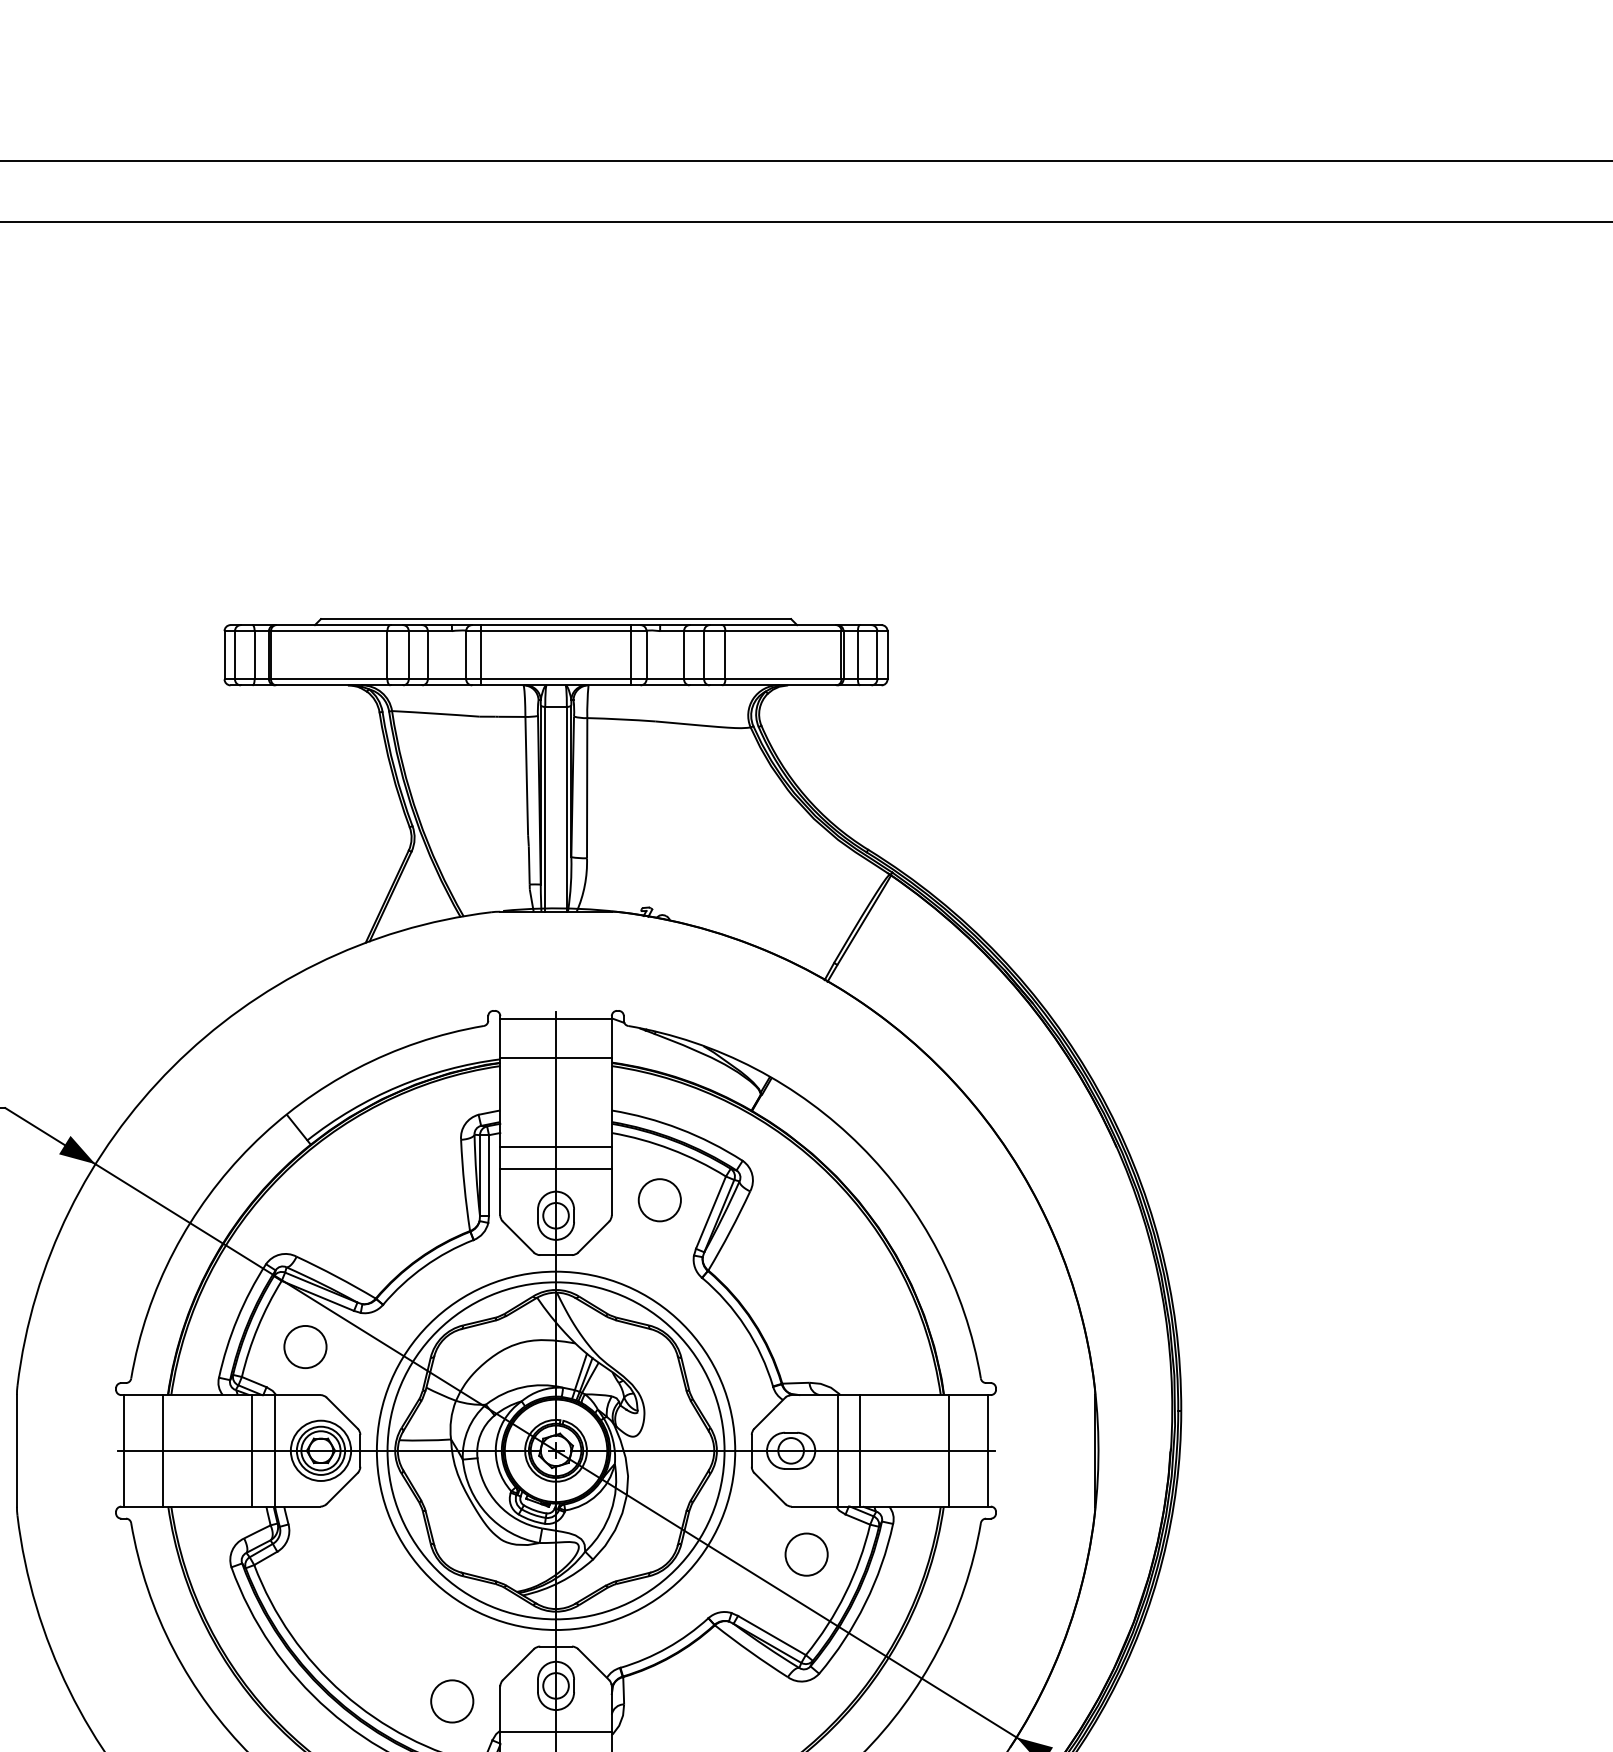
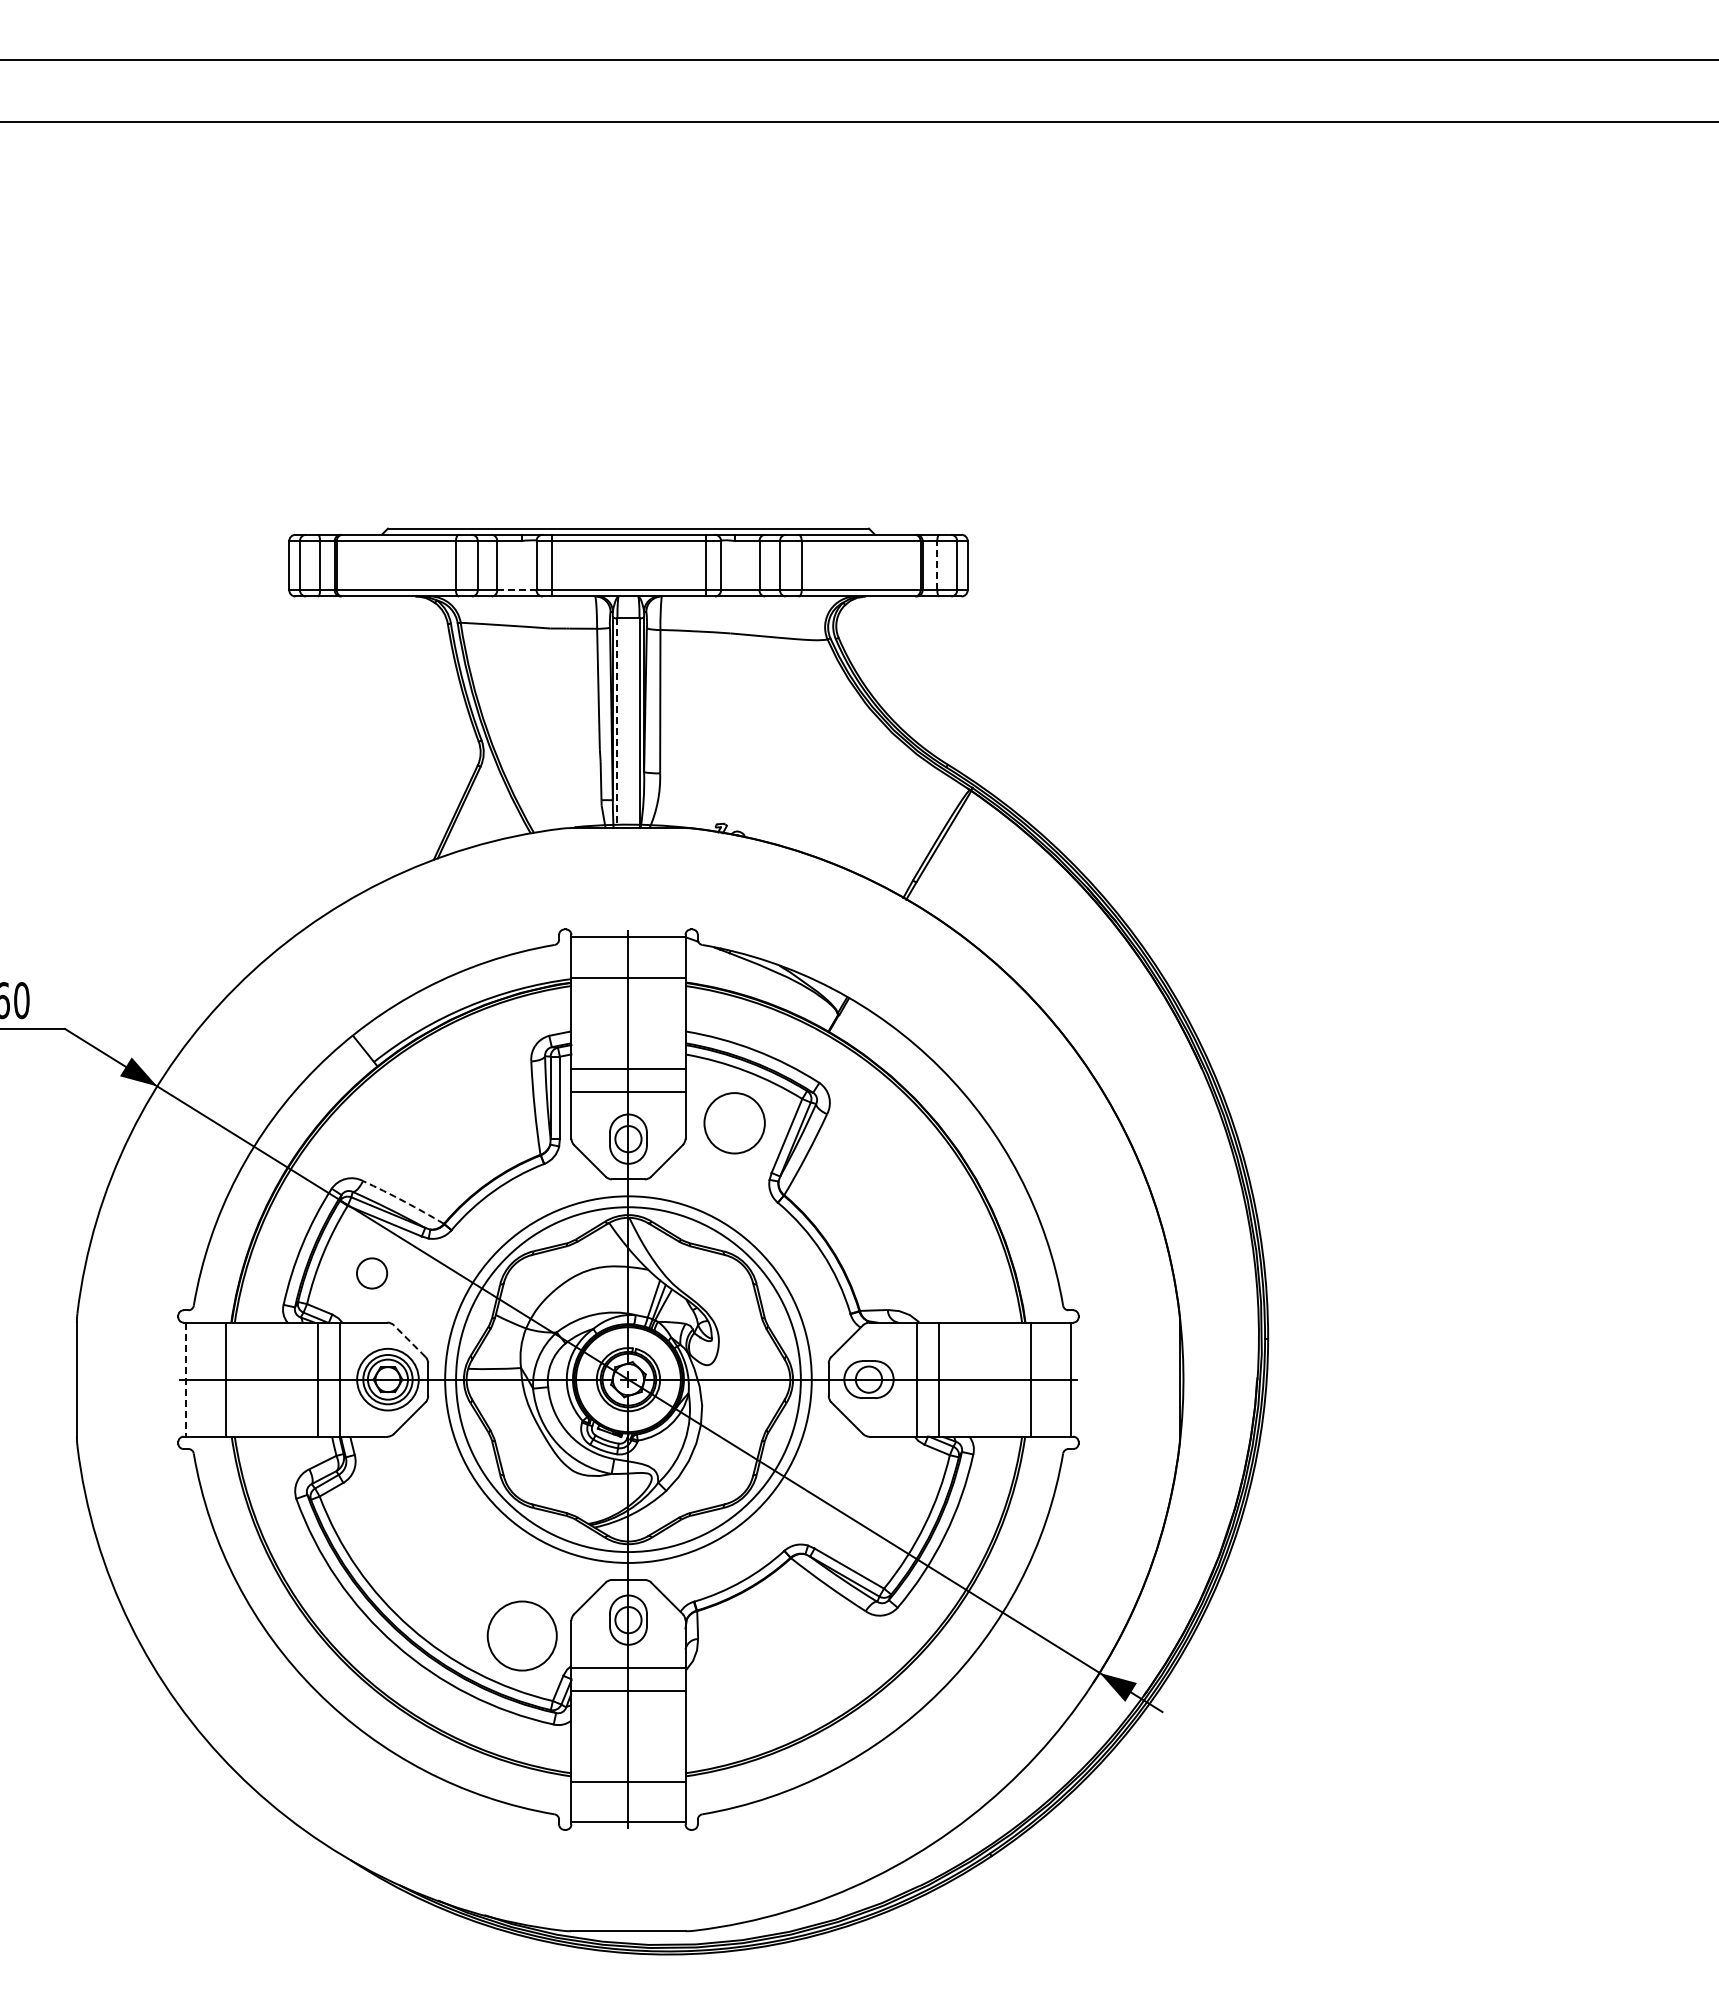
line: (858, 655) -> (937, 565), solid -> dashed
line: (446, 679) -> (516, 590), solid -> dashed
line: (545, 809) -> (617, 723), solid -> dashed
circle: (659, 1199) -> (734, 1122), size x1.4
arc: (337, 1276) -> (404, 1201), solid -> dashed
circle: (304, 1347) -> (371, 1273), size x0.7
line: (342, 1412) -> (409, 1340), solid -> dashed
line: (124, 1451) -> (186, 1380), solid -> dashed
circle: (806, 1554) -> (884, 1485), removed
circle: (451, 1700) -> (521, 1635), size x1.6

